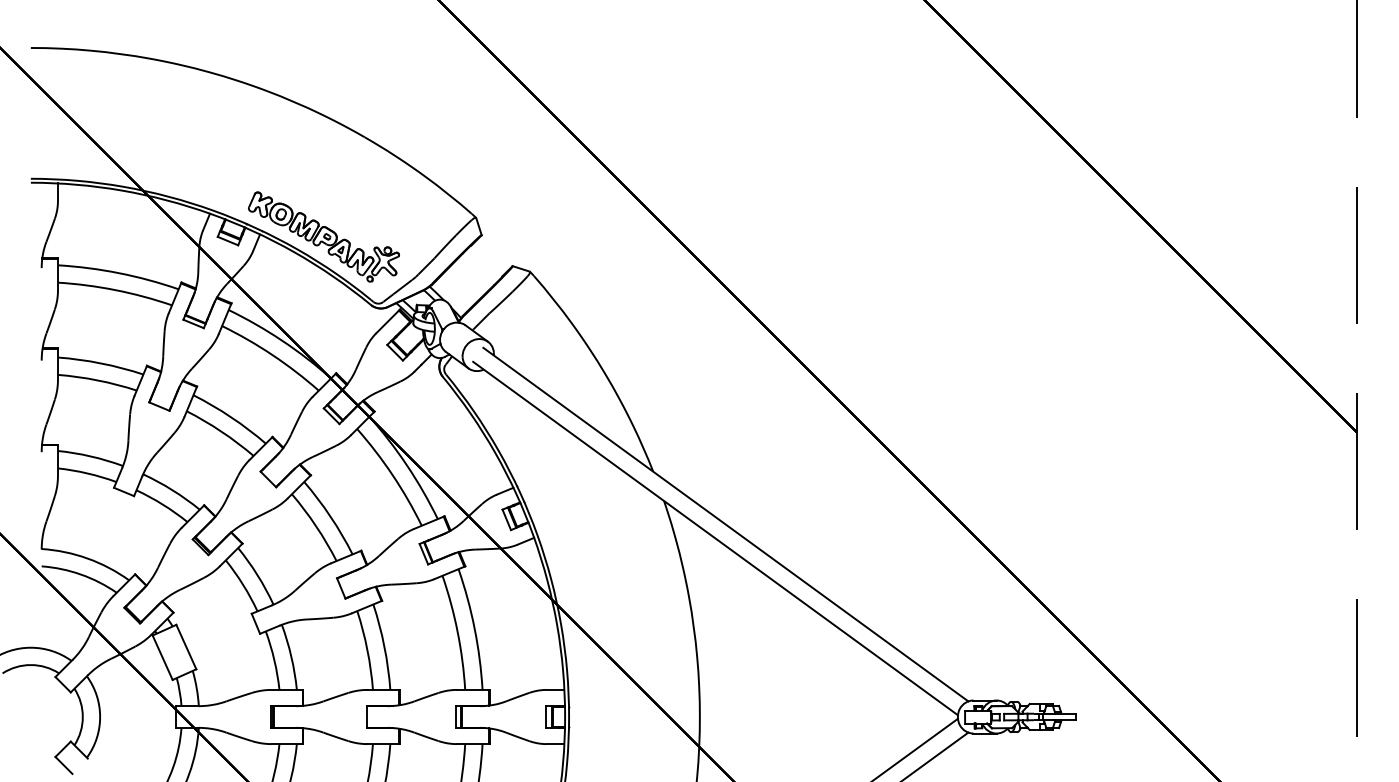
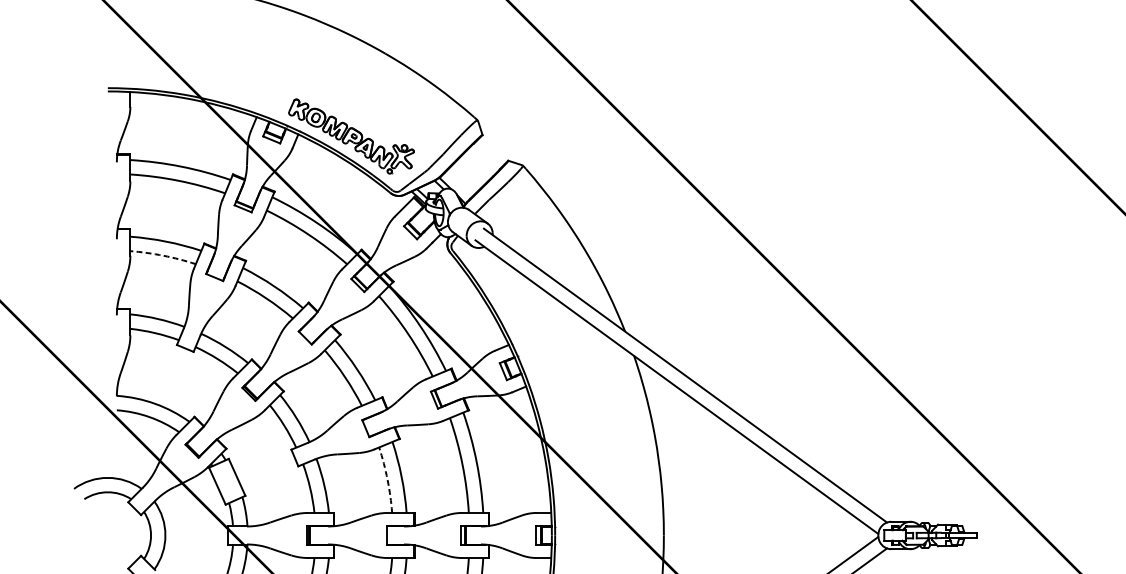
arc: (97, 380) -> (163, 255), solid -> dashed
arc: (367, 650) -> (387, 480), solid -> dashed

